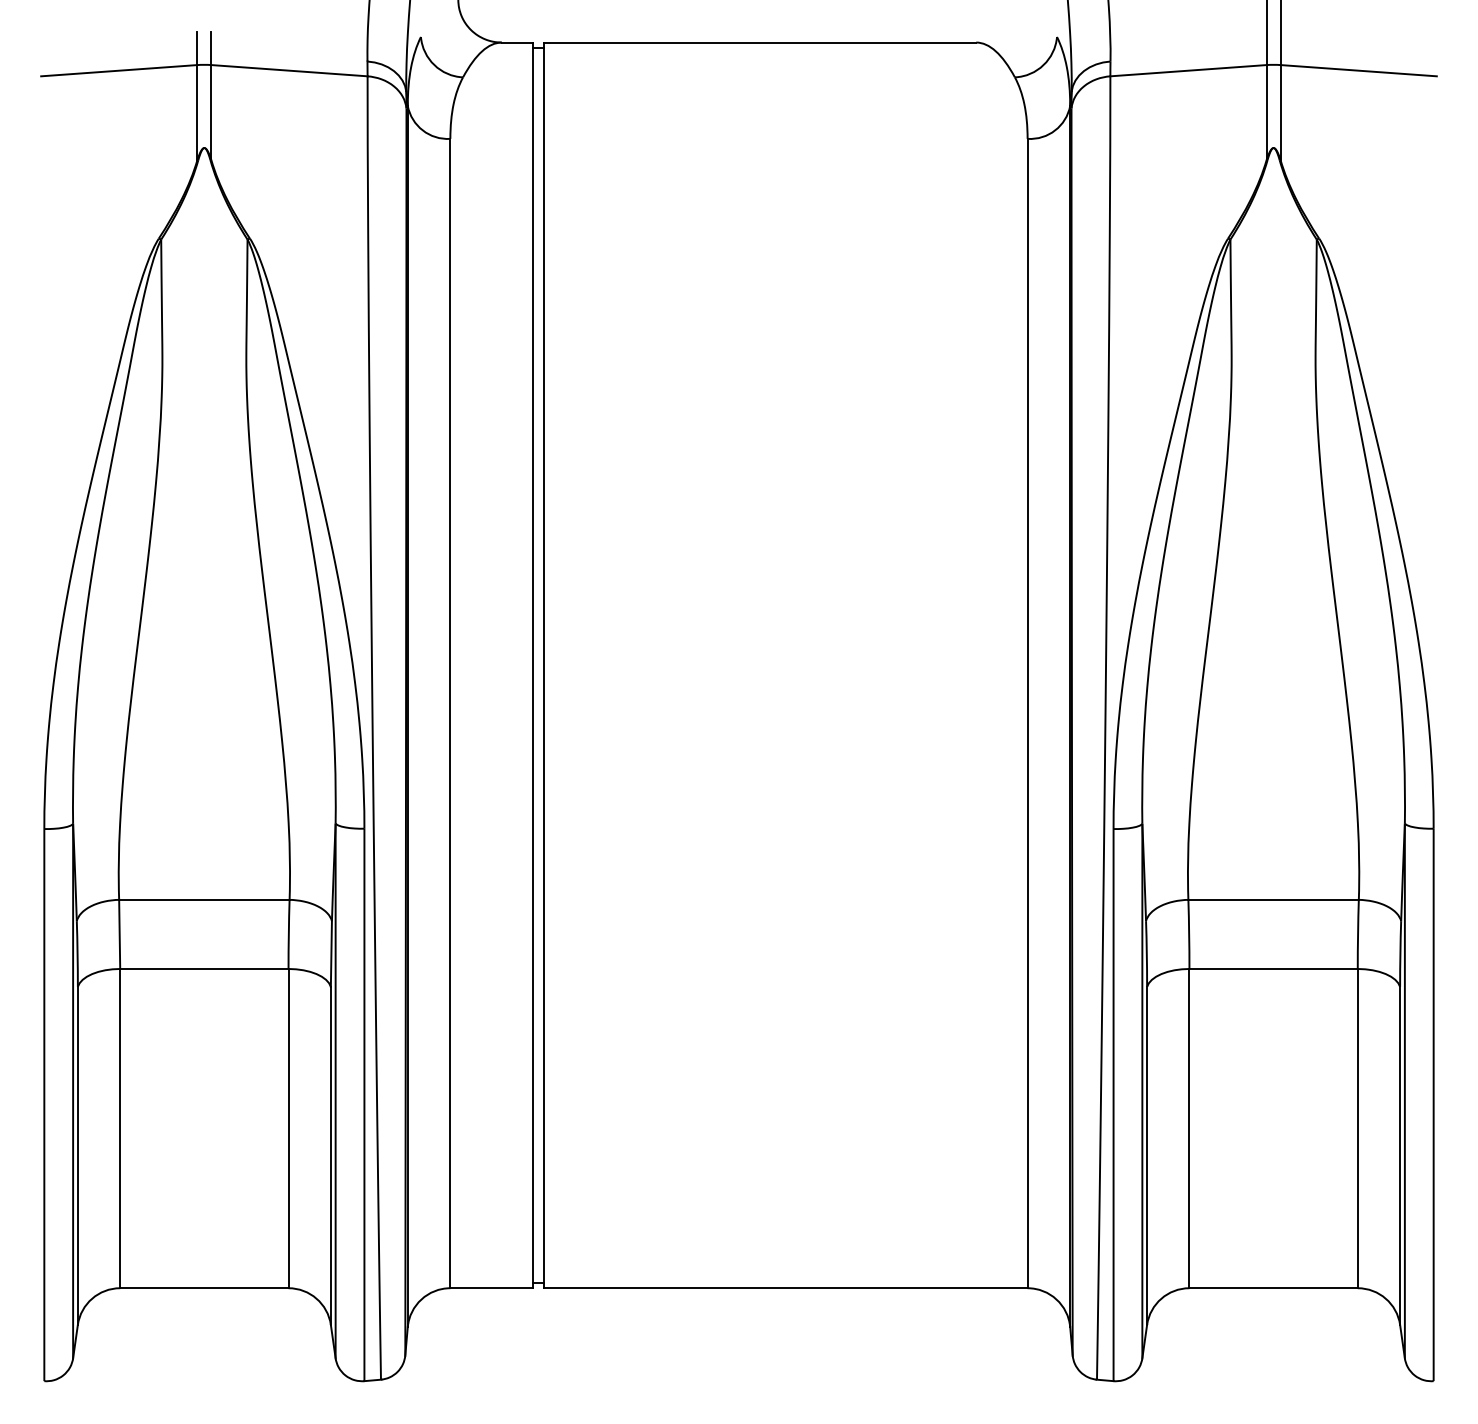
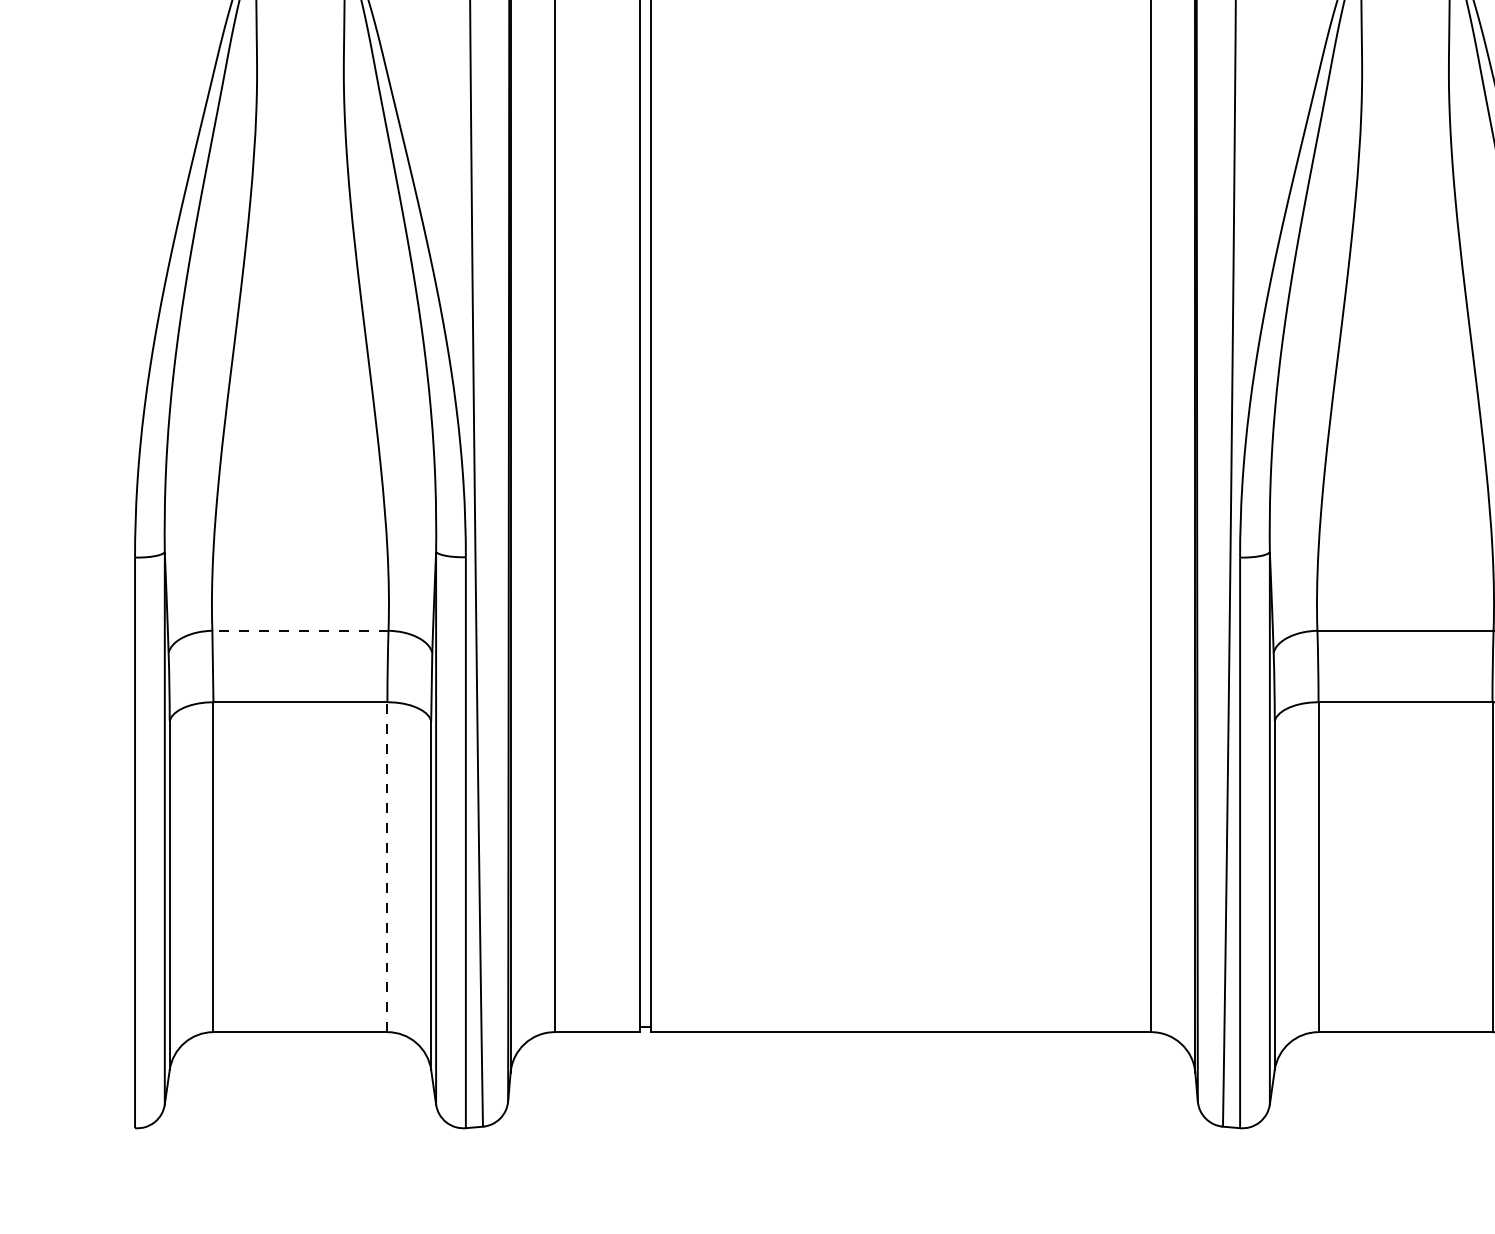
line: (203, 899) -> (299, 630), solid -> dashed
line: (288, 1128) -> (387, 867), solid -> dashed

